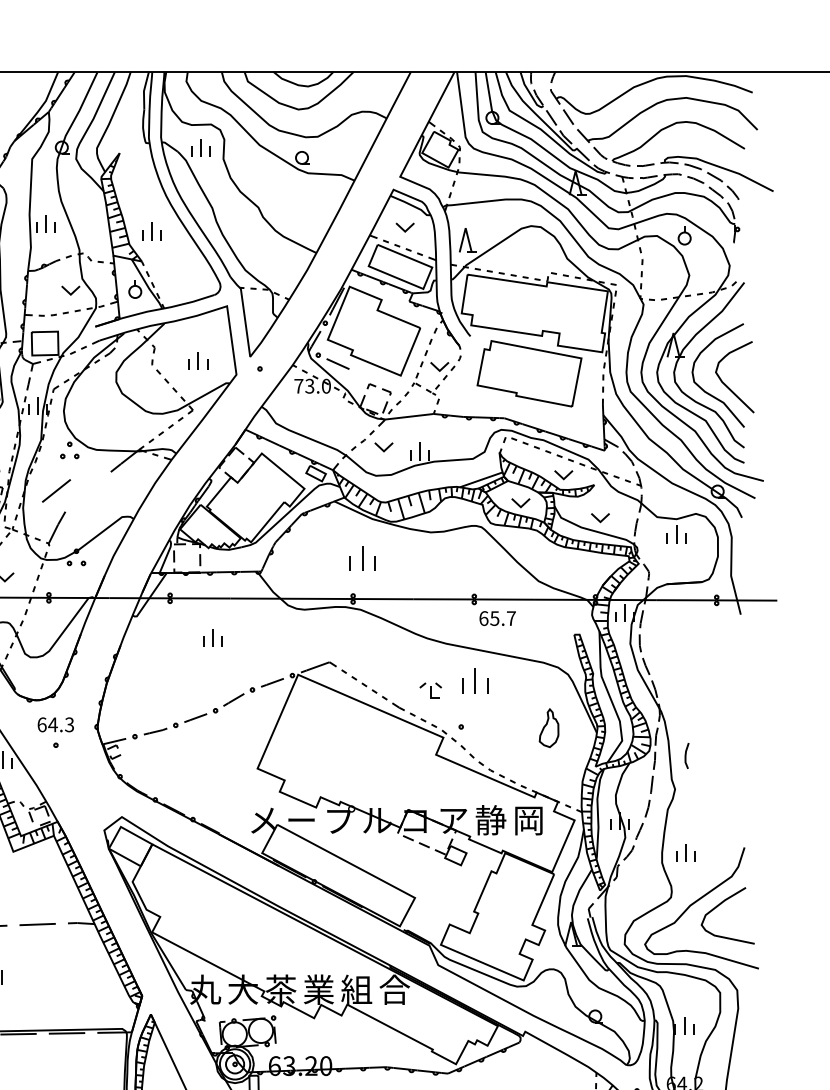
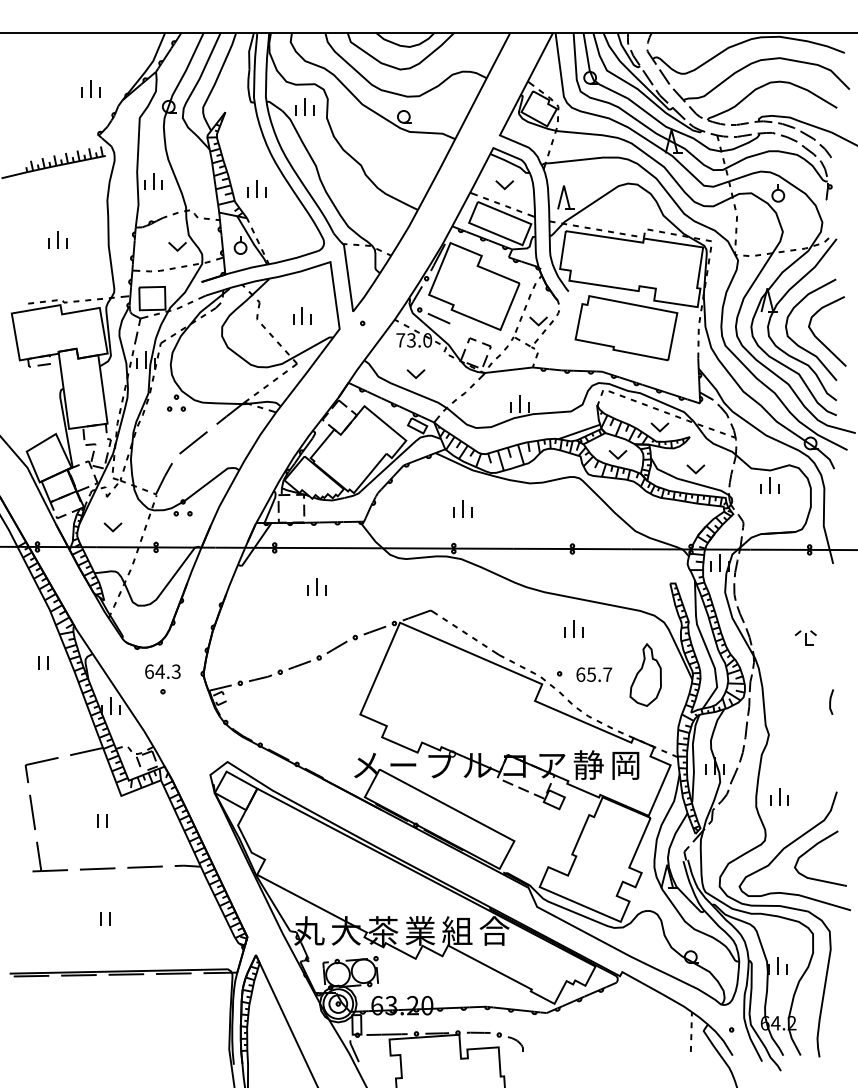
part: (383, 446) -> (415, 373), moved
line: (56, 490) -> (193, 442), moved
part: (361, 558) -> (462, 508), size x0.71
text: (497, 618) -> (594, 674), moved
part: (475, 680) -> (573, 628), size x0.71
part: (430, 689) -> (805, 637), moved
part: (548, 727) -> (645, 674), size x1.67
line: (686, 755) -> (831, 701), moved

